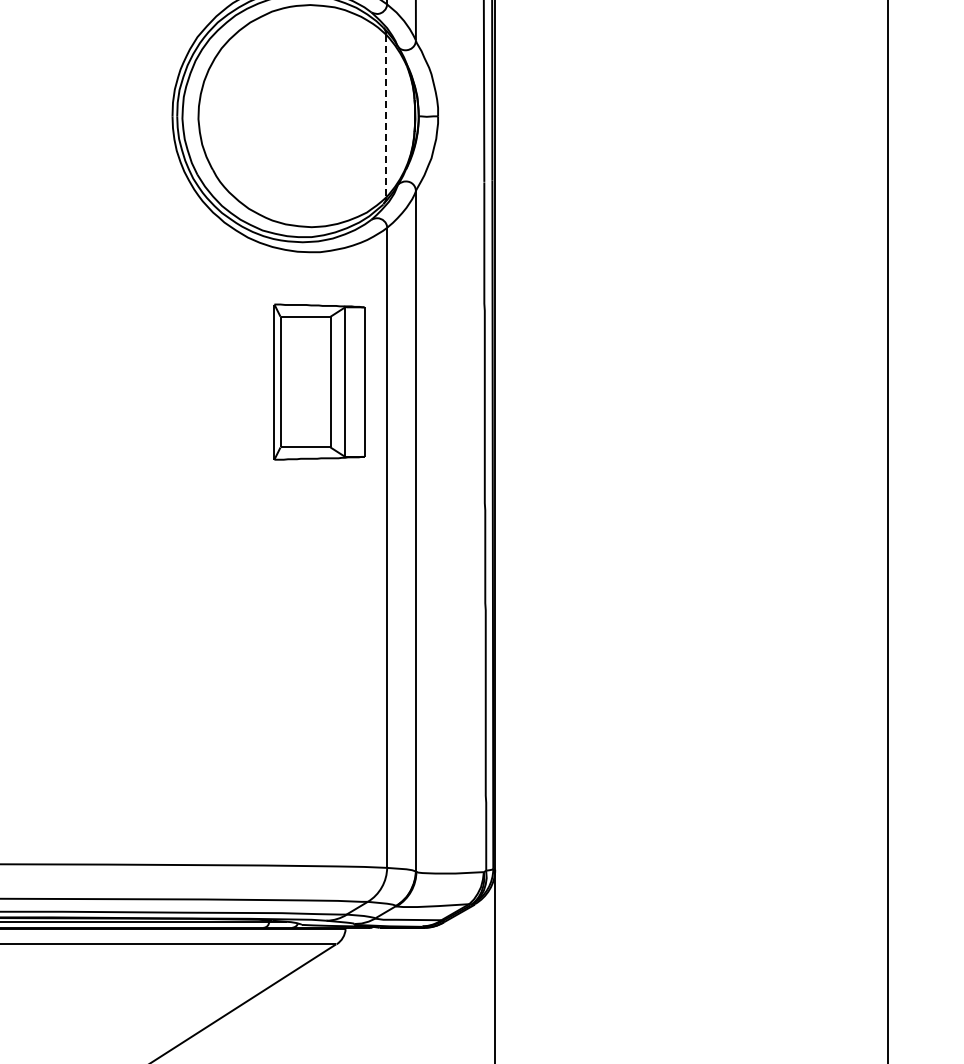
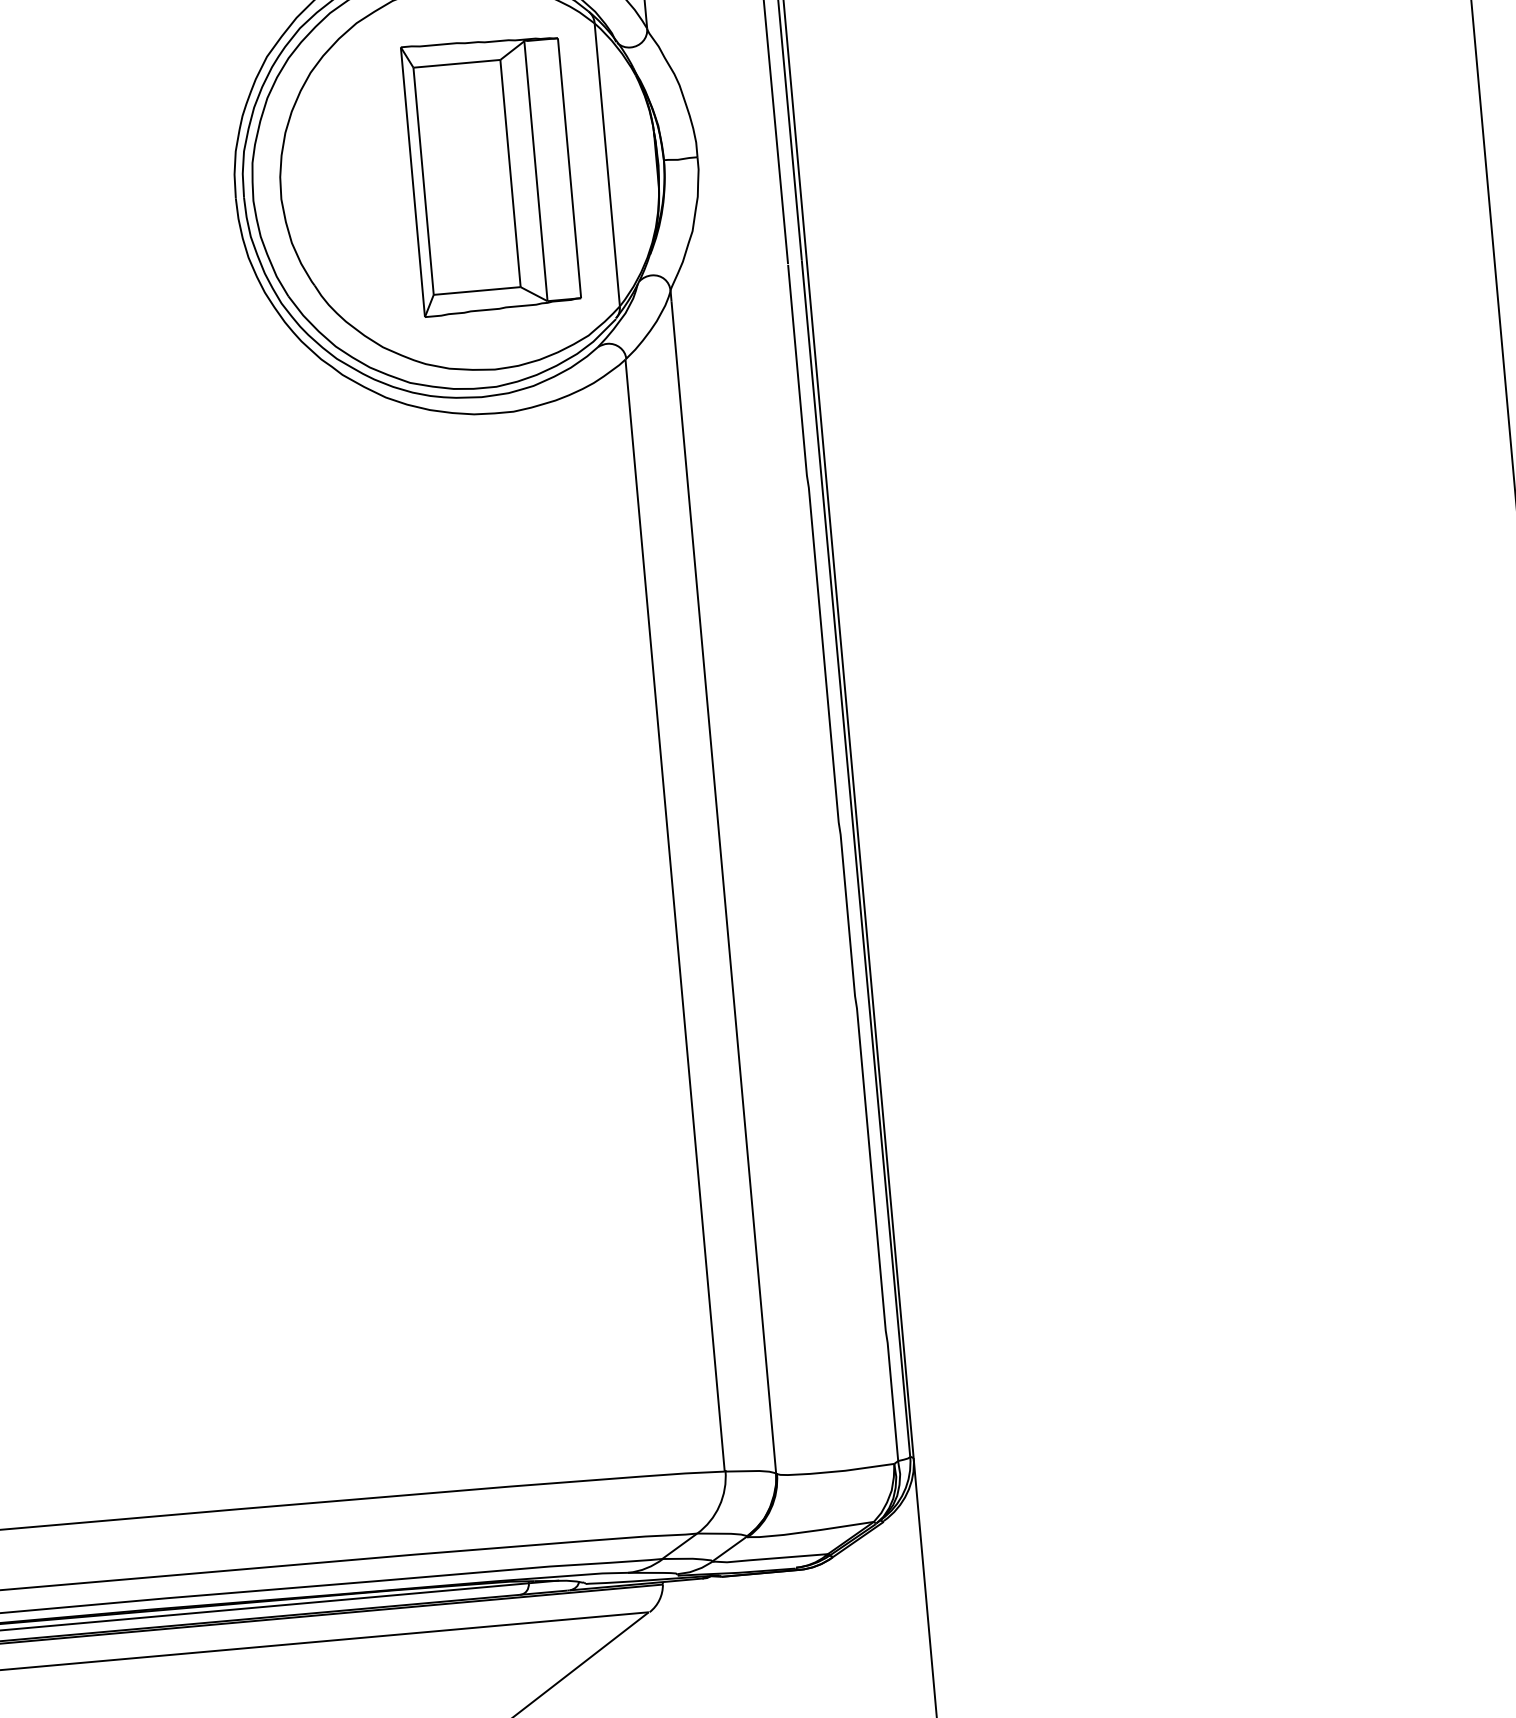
line: (386, 116) -> (607, 165), dashed -> solid
part: (319, 381) -> (491, 174), moved

